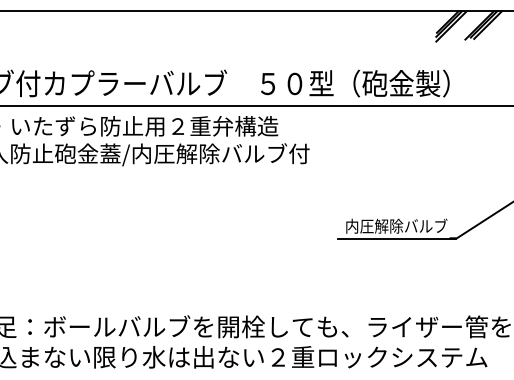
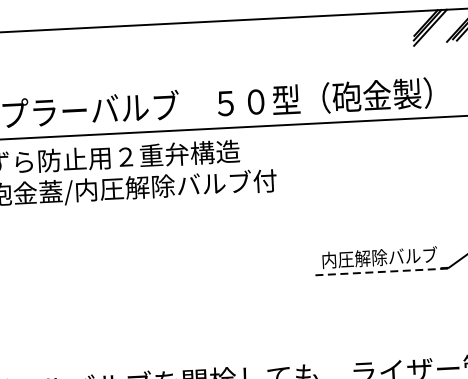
line: (396, 238) -> (380, 271), solid -> dashed

